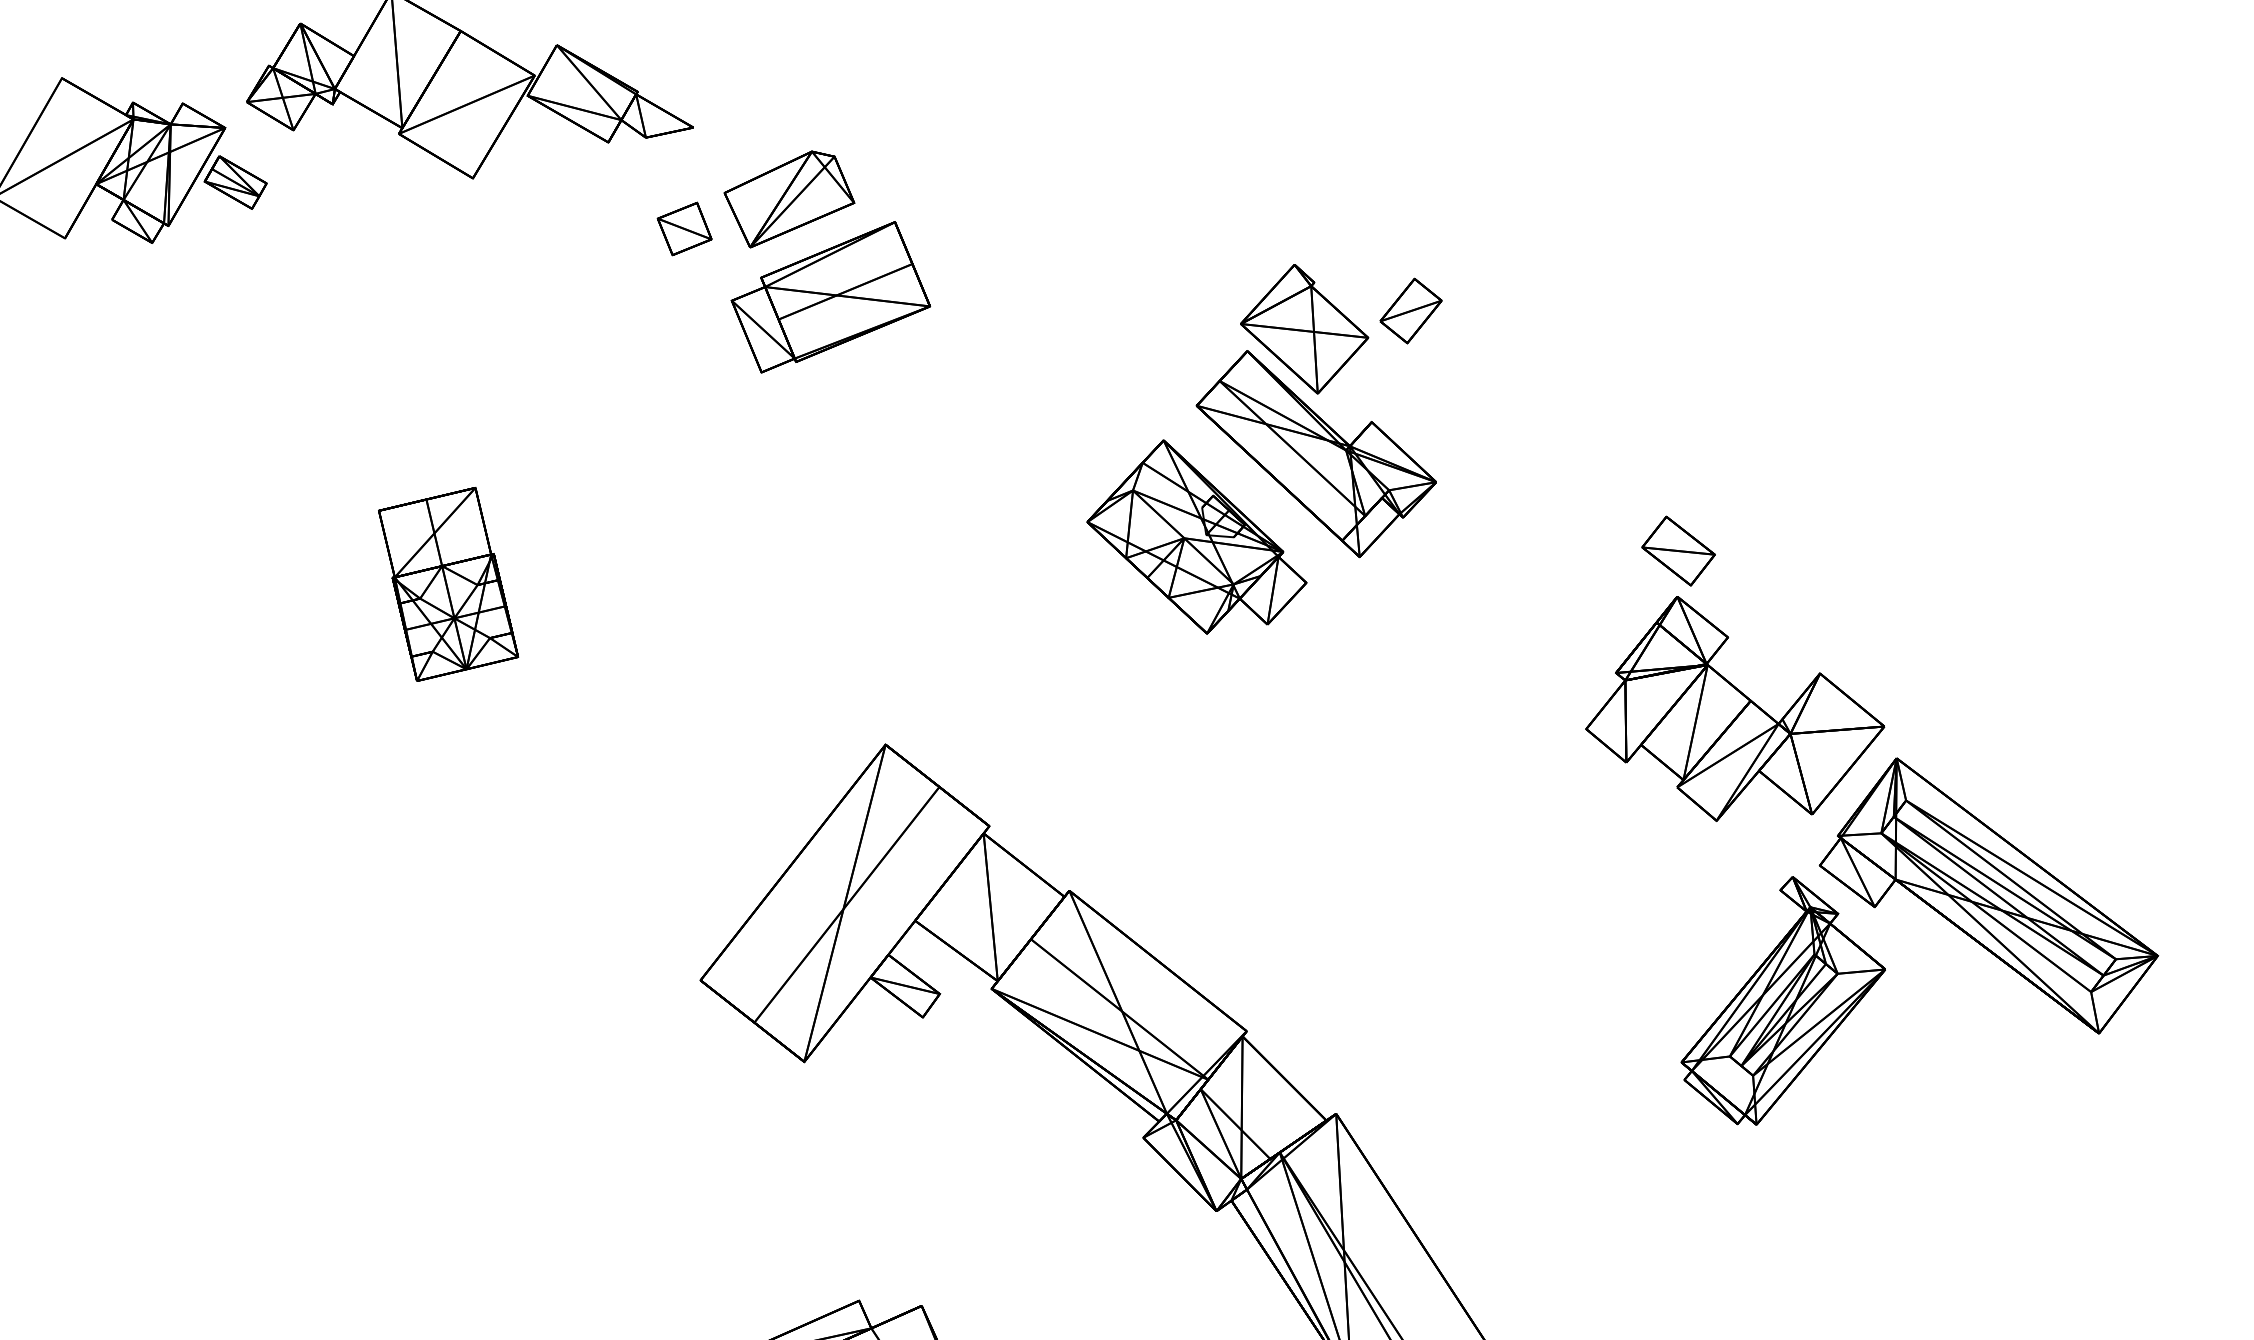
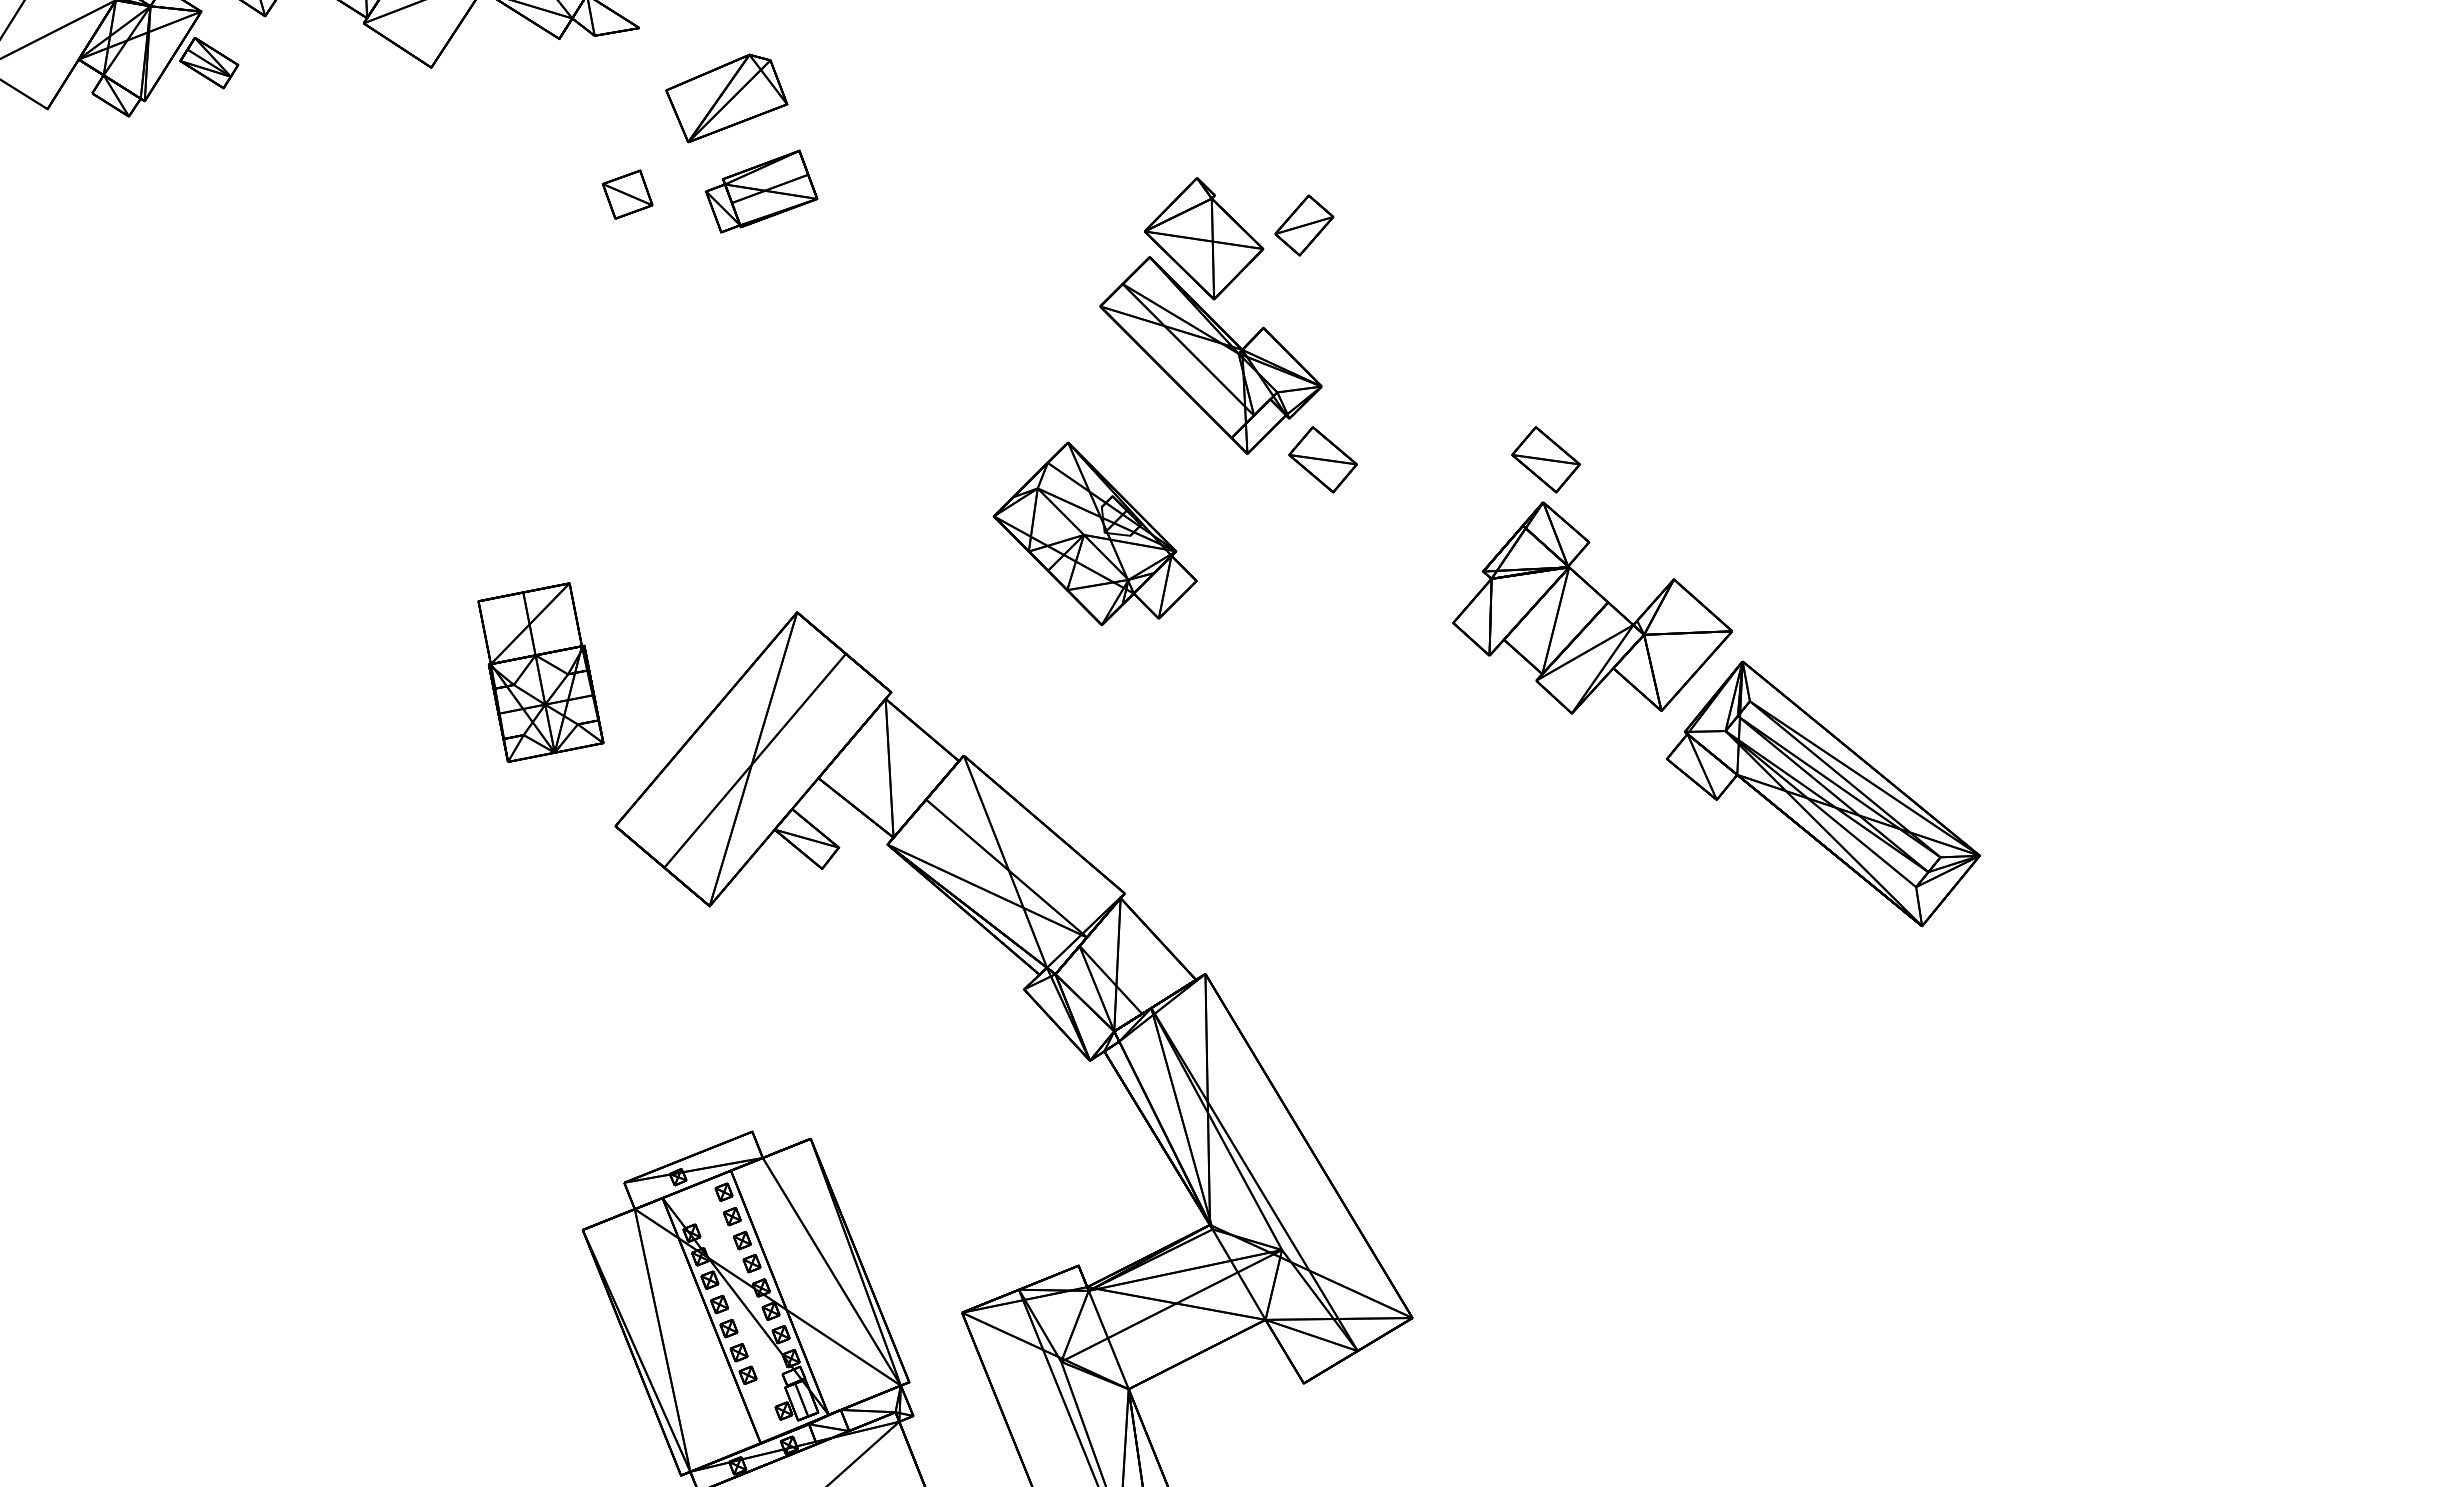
part: (684, 228) -> (627, 194), moved
part: (830, 296) -> (761, 191), size x0.6
part: (1195, 536) -> (1094, 533), moved
part: (1440, 560) -> (1322, 459), added
part: (448, 584) -> (540, 672), moved
part: (1782, 1001) -> (1627, 884), removed

